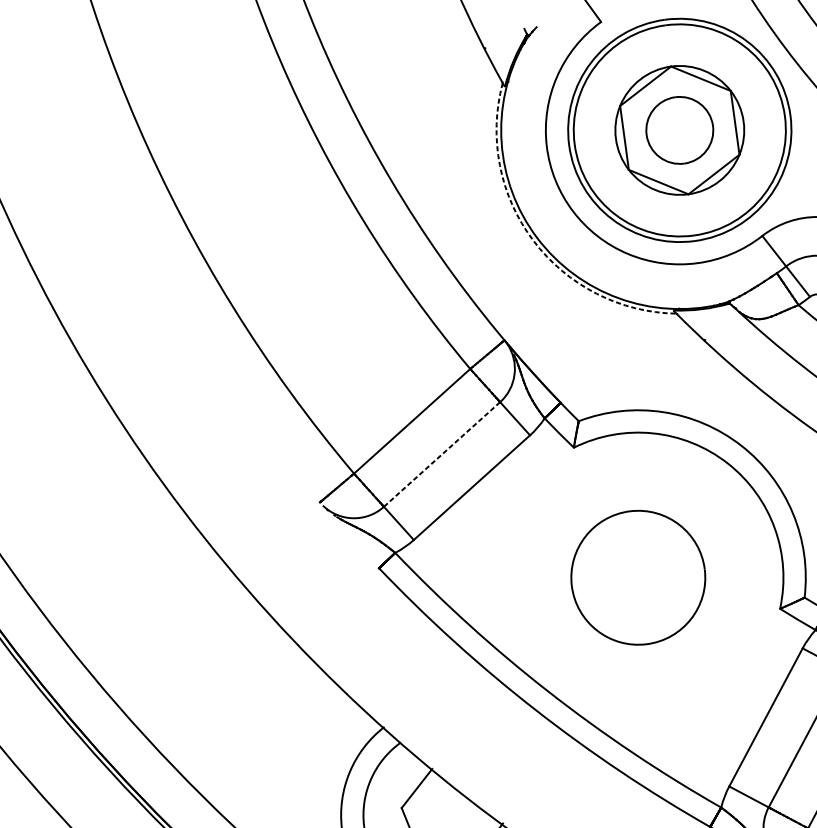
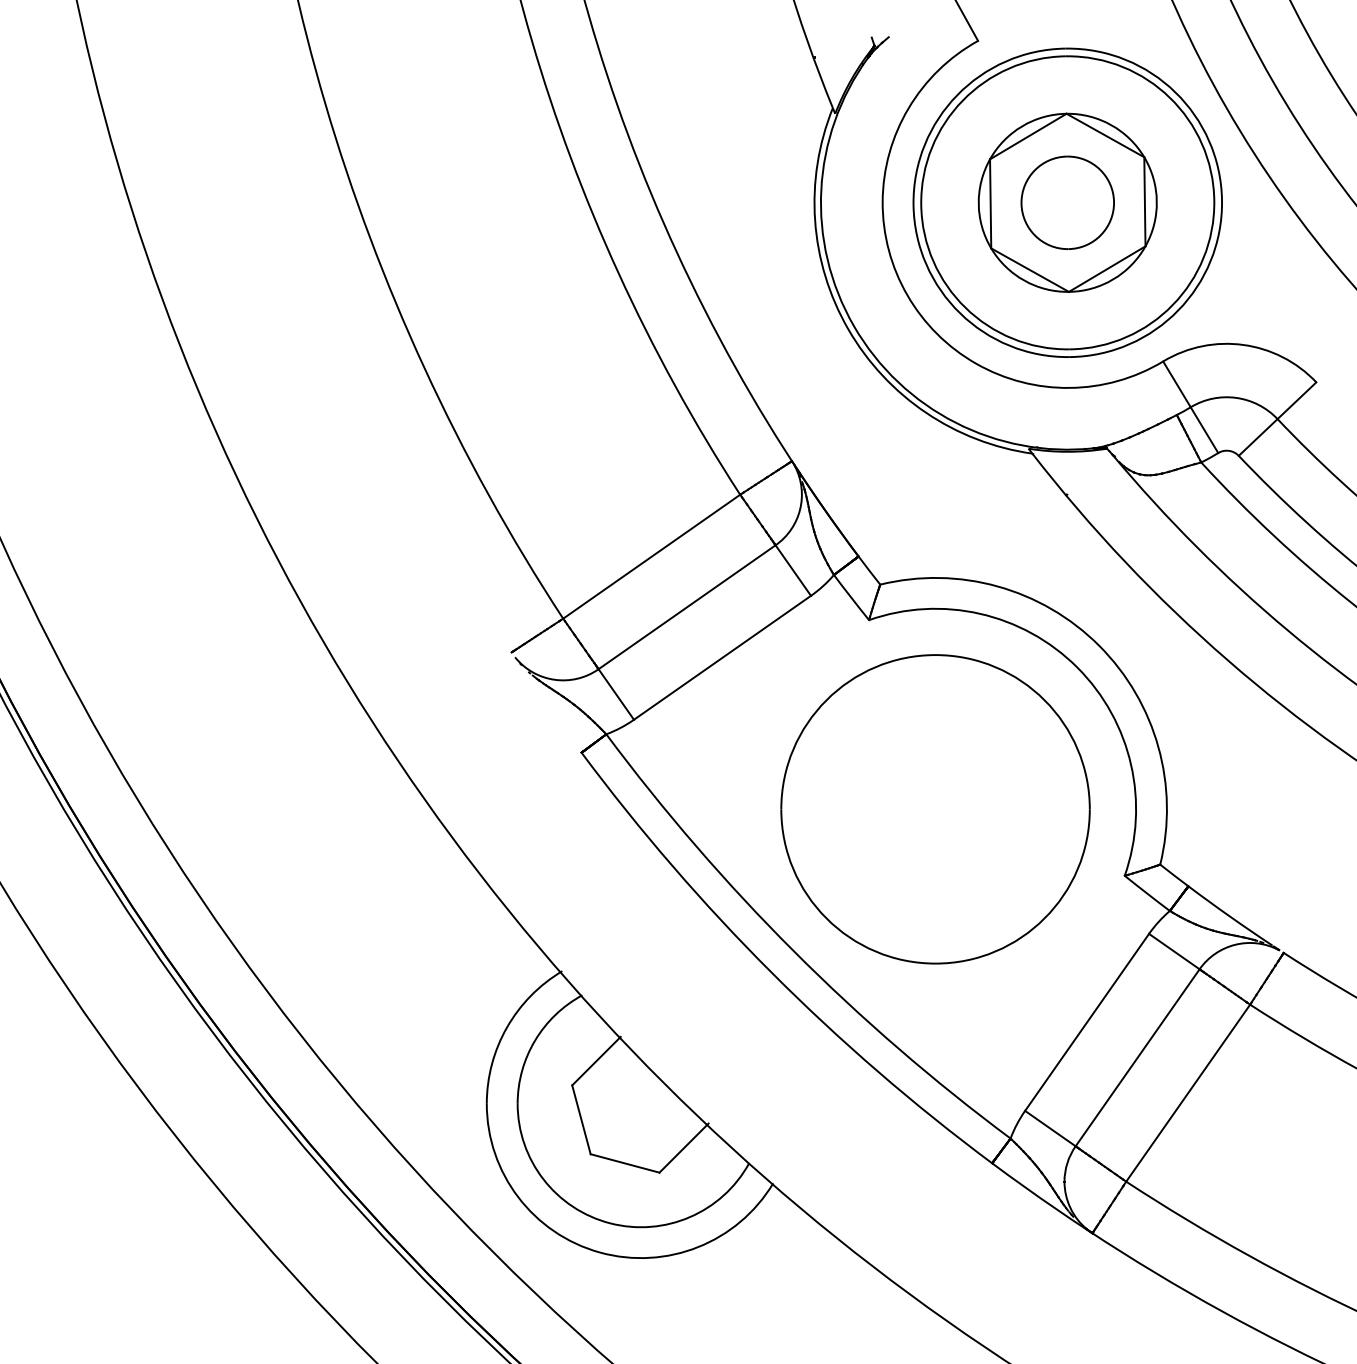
arc: (533, 240) -> (848, 329), dashed -> solid
line: (441, 454) -> (686, 607), dashed -> solid
part: (638, 577) -> (935, 809), size x1.67

